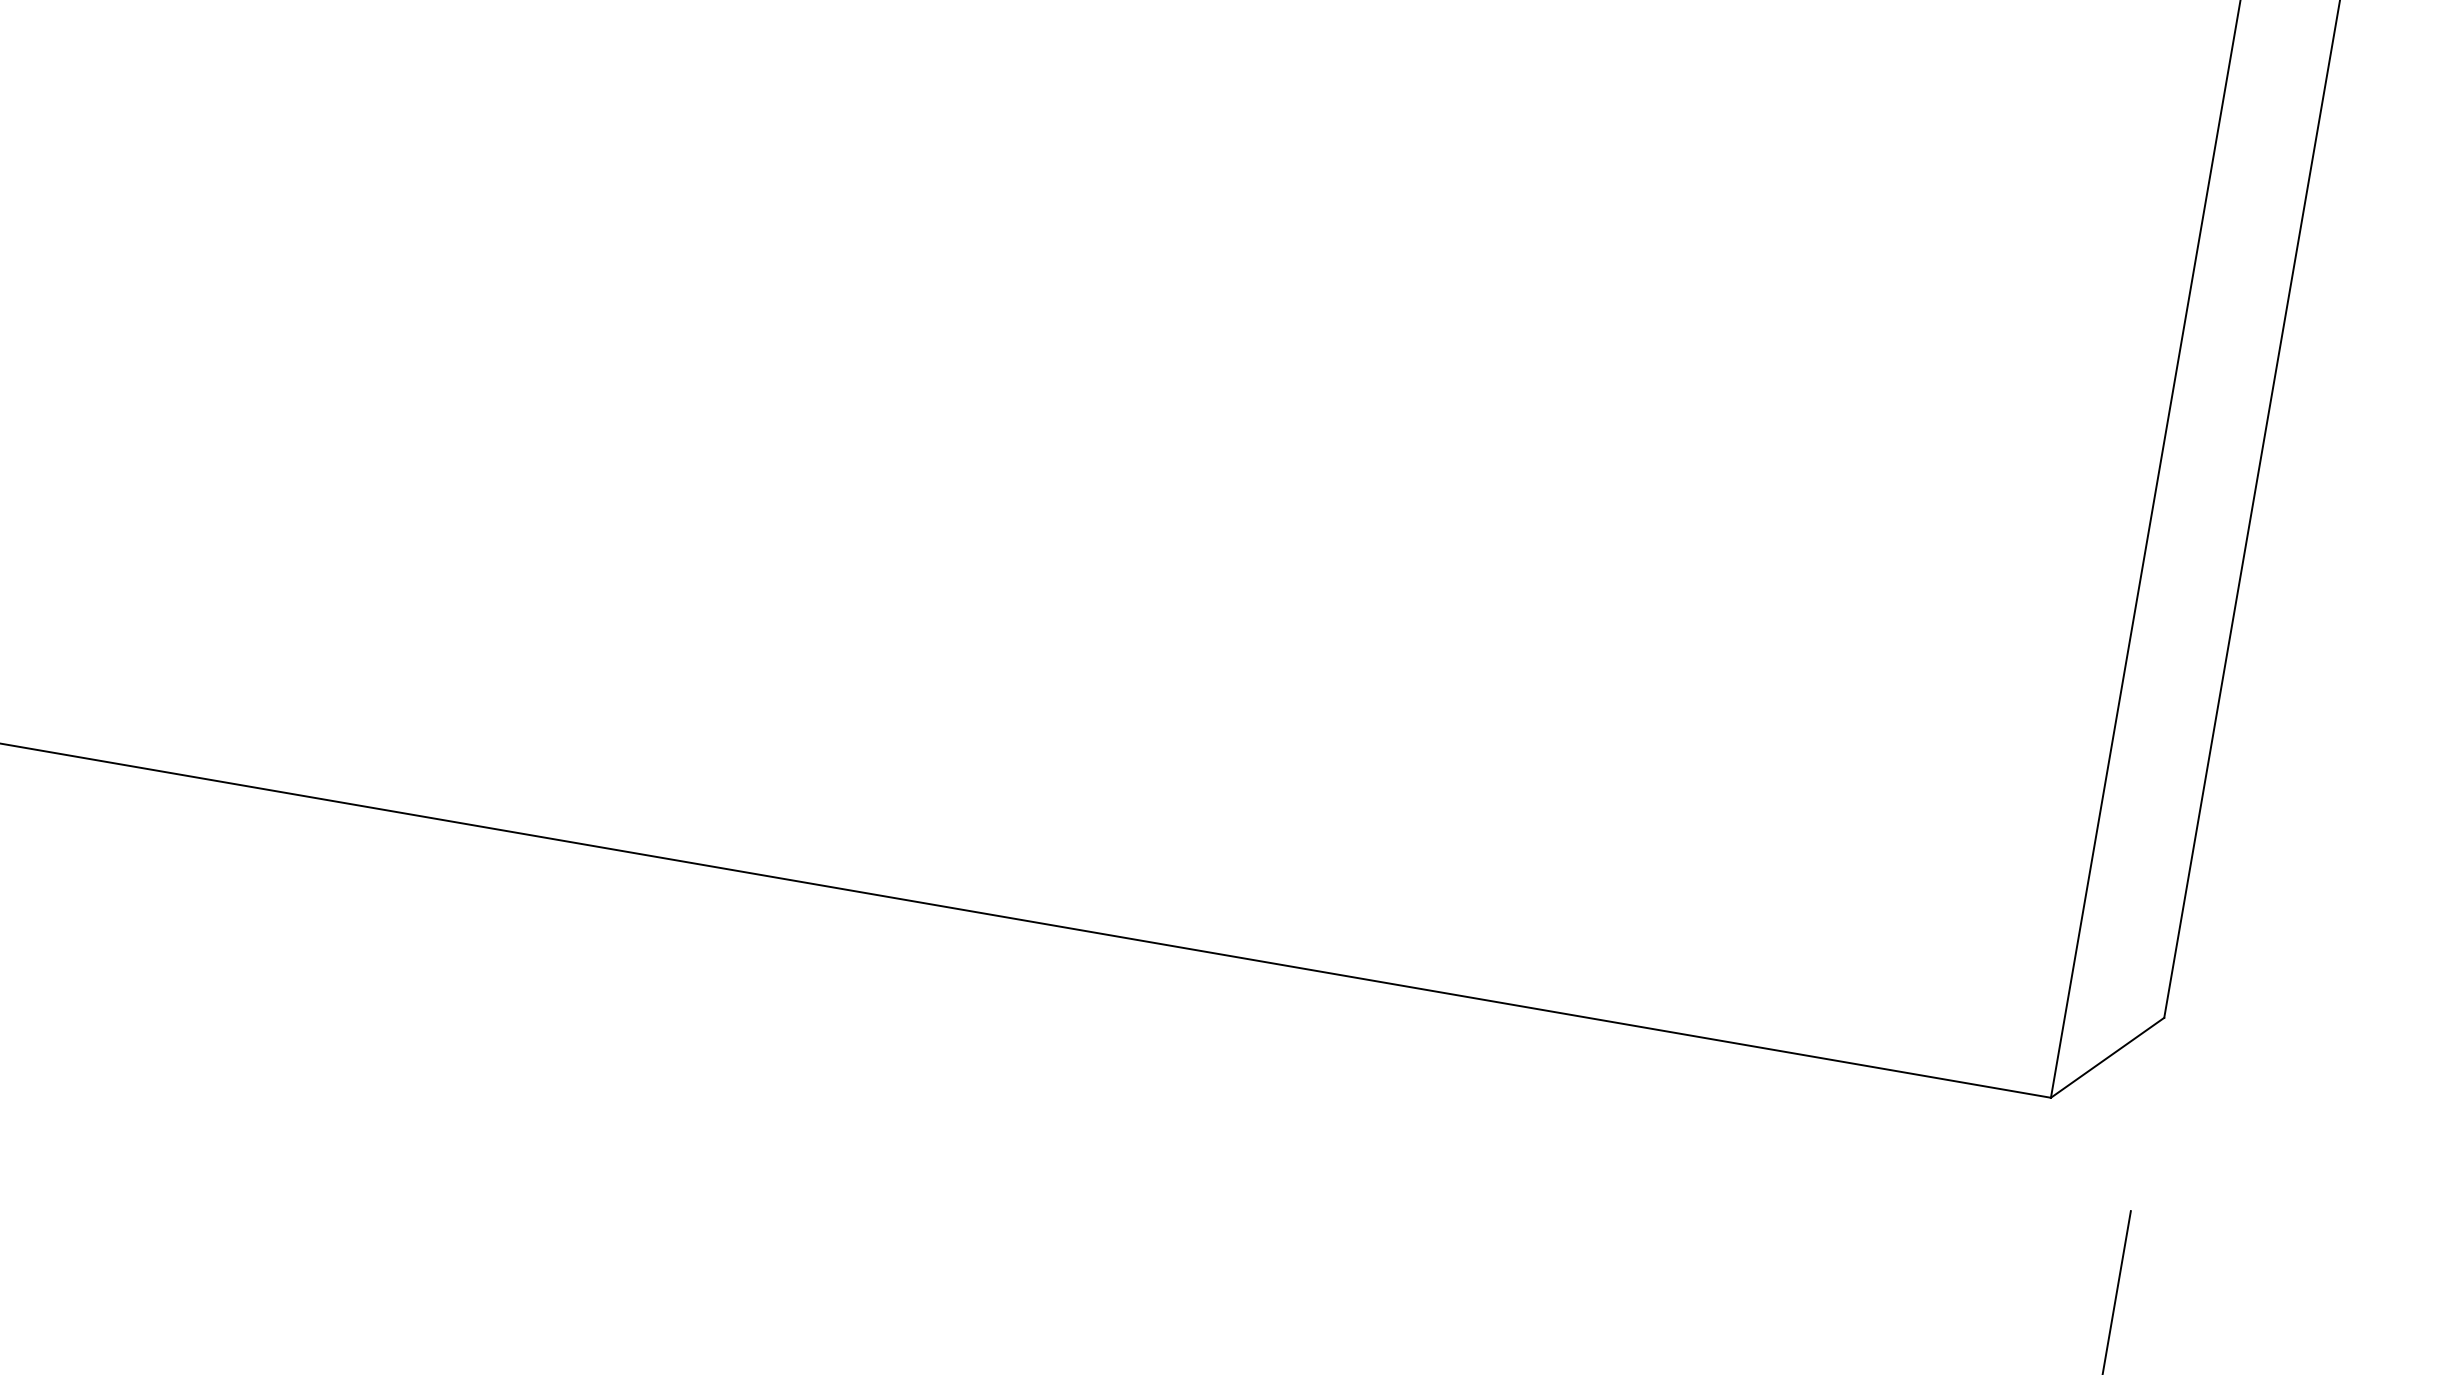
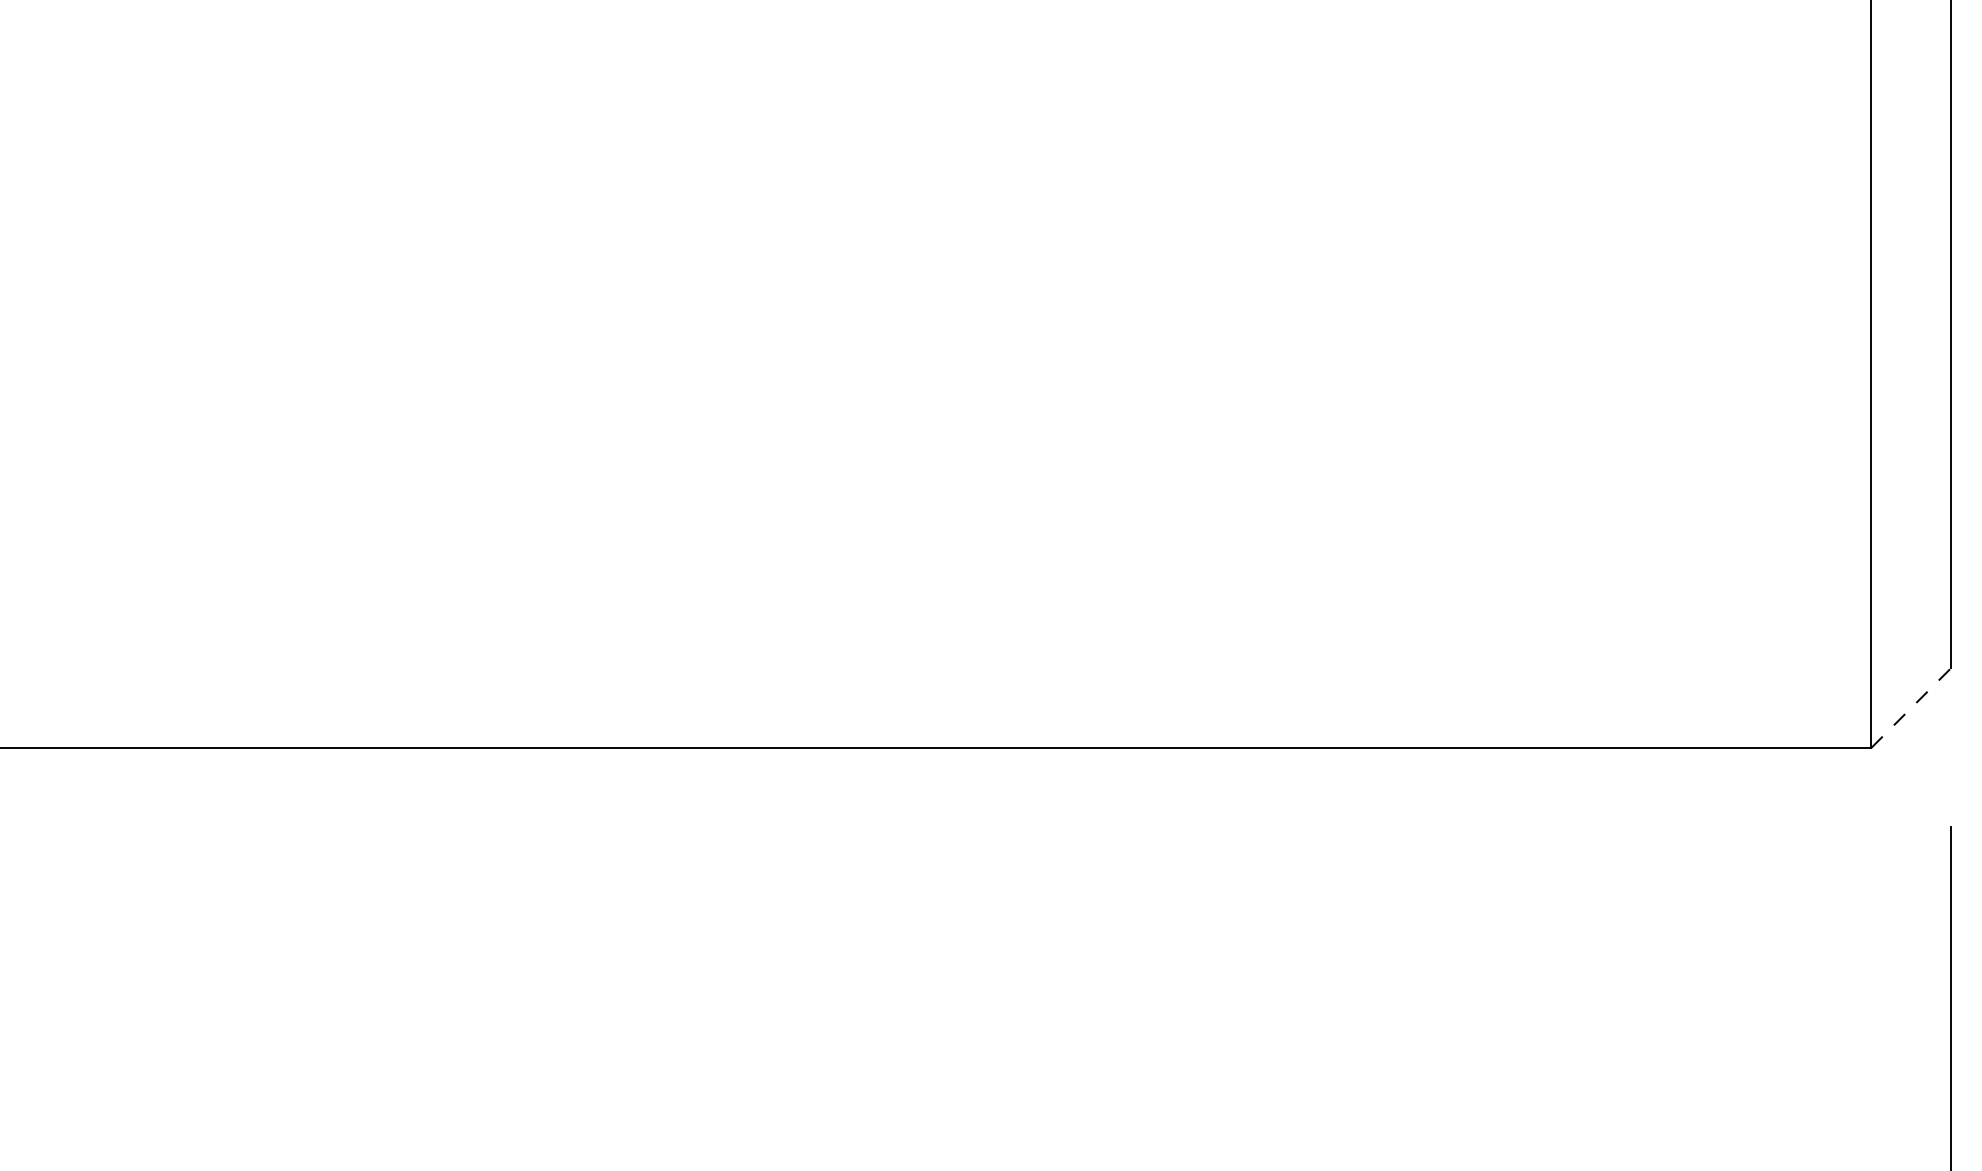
line: (2108, 1057) -> (1911, 707), solid -> dashed

